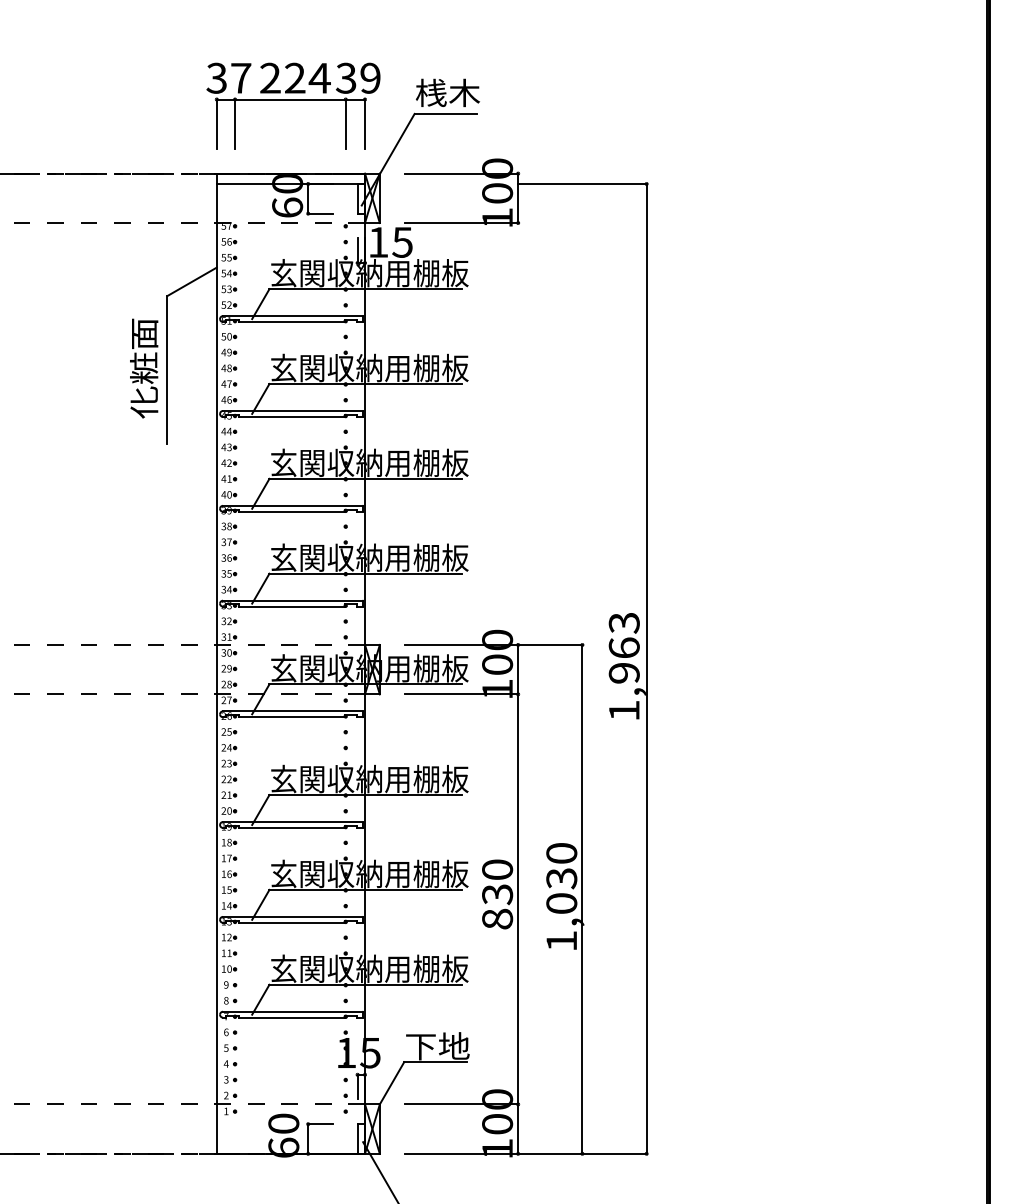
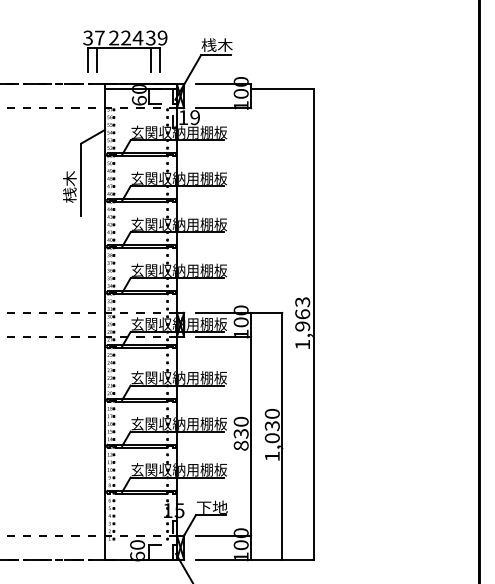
part: (293, 105) -> (125, 51), moved
text: (401, 242) -> (194, 117), 15 -> 19
text: (143, 367) -> (69, 178), 化粧面 -> 桟木

